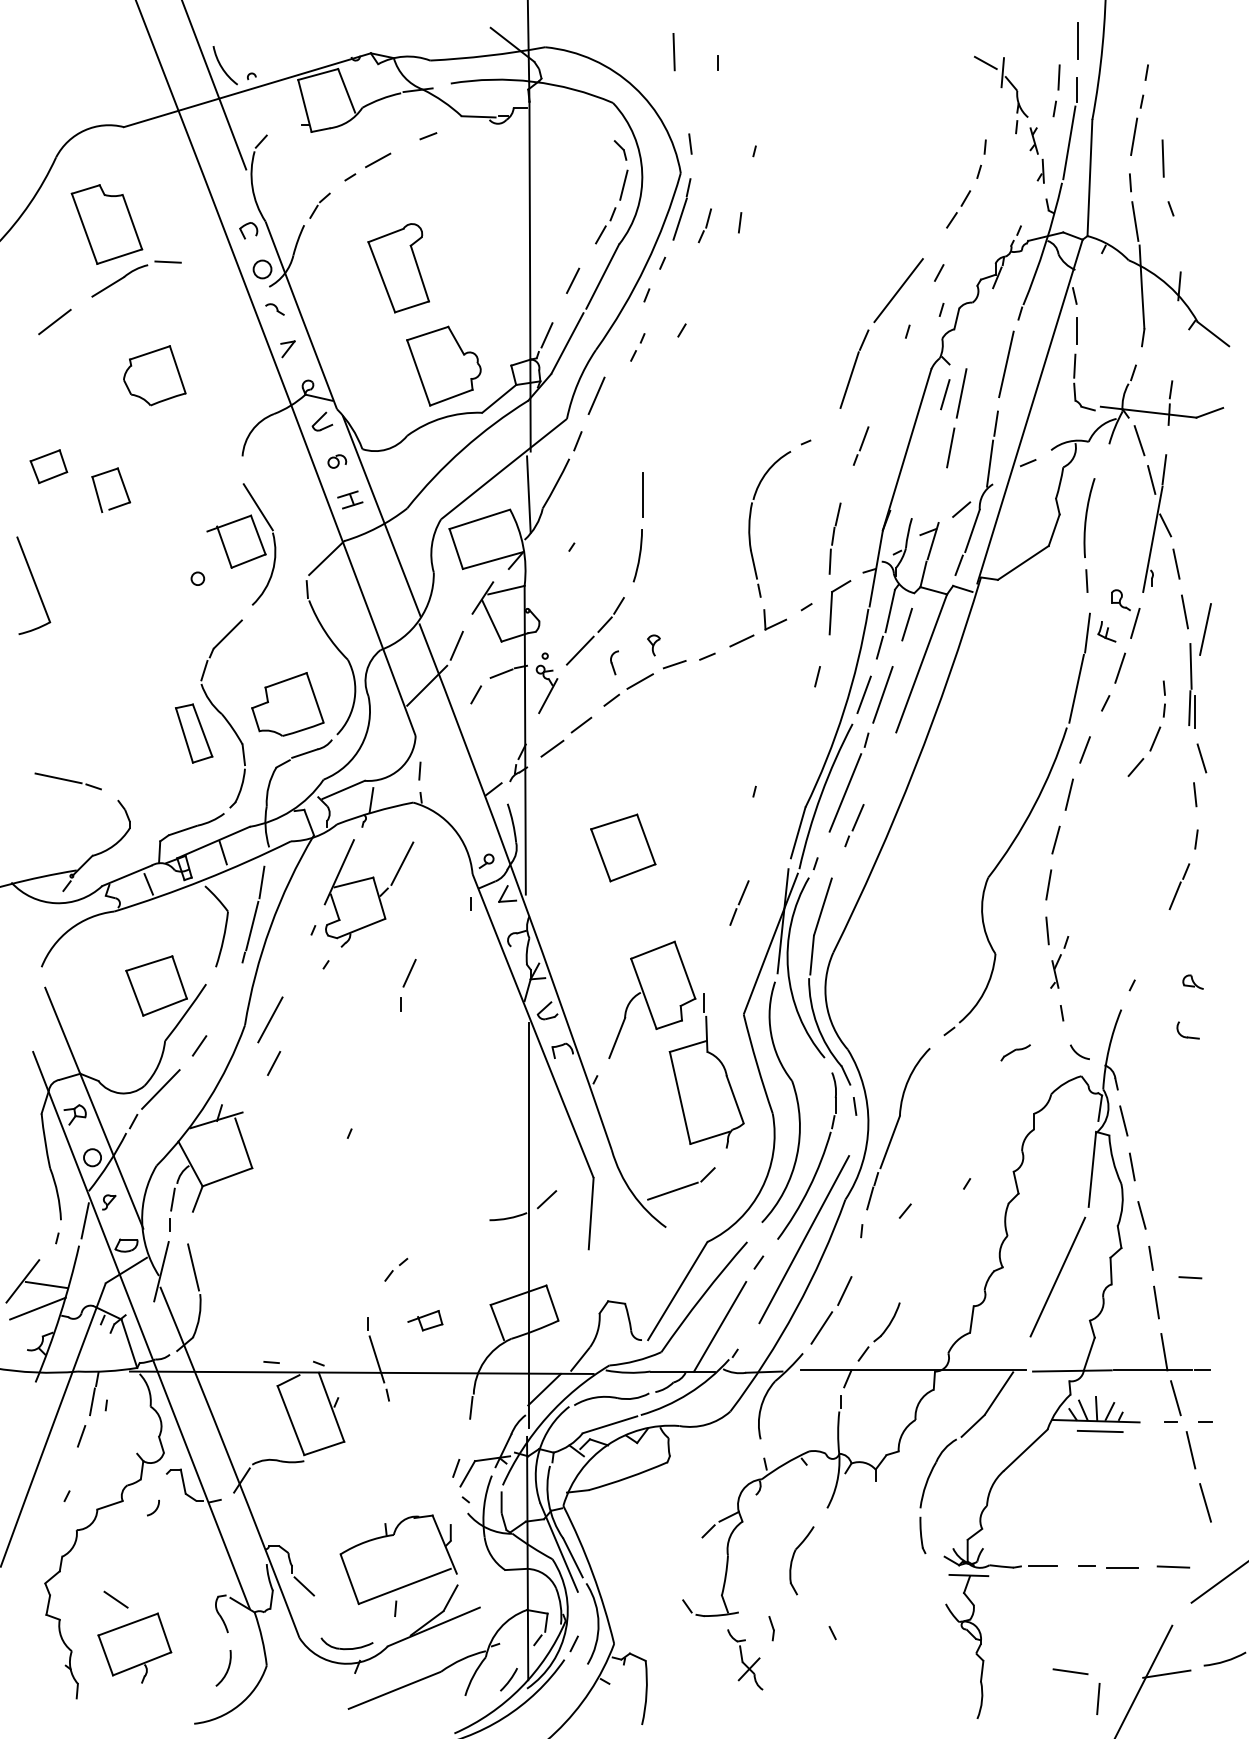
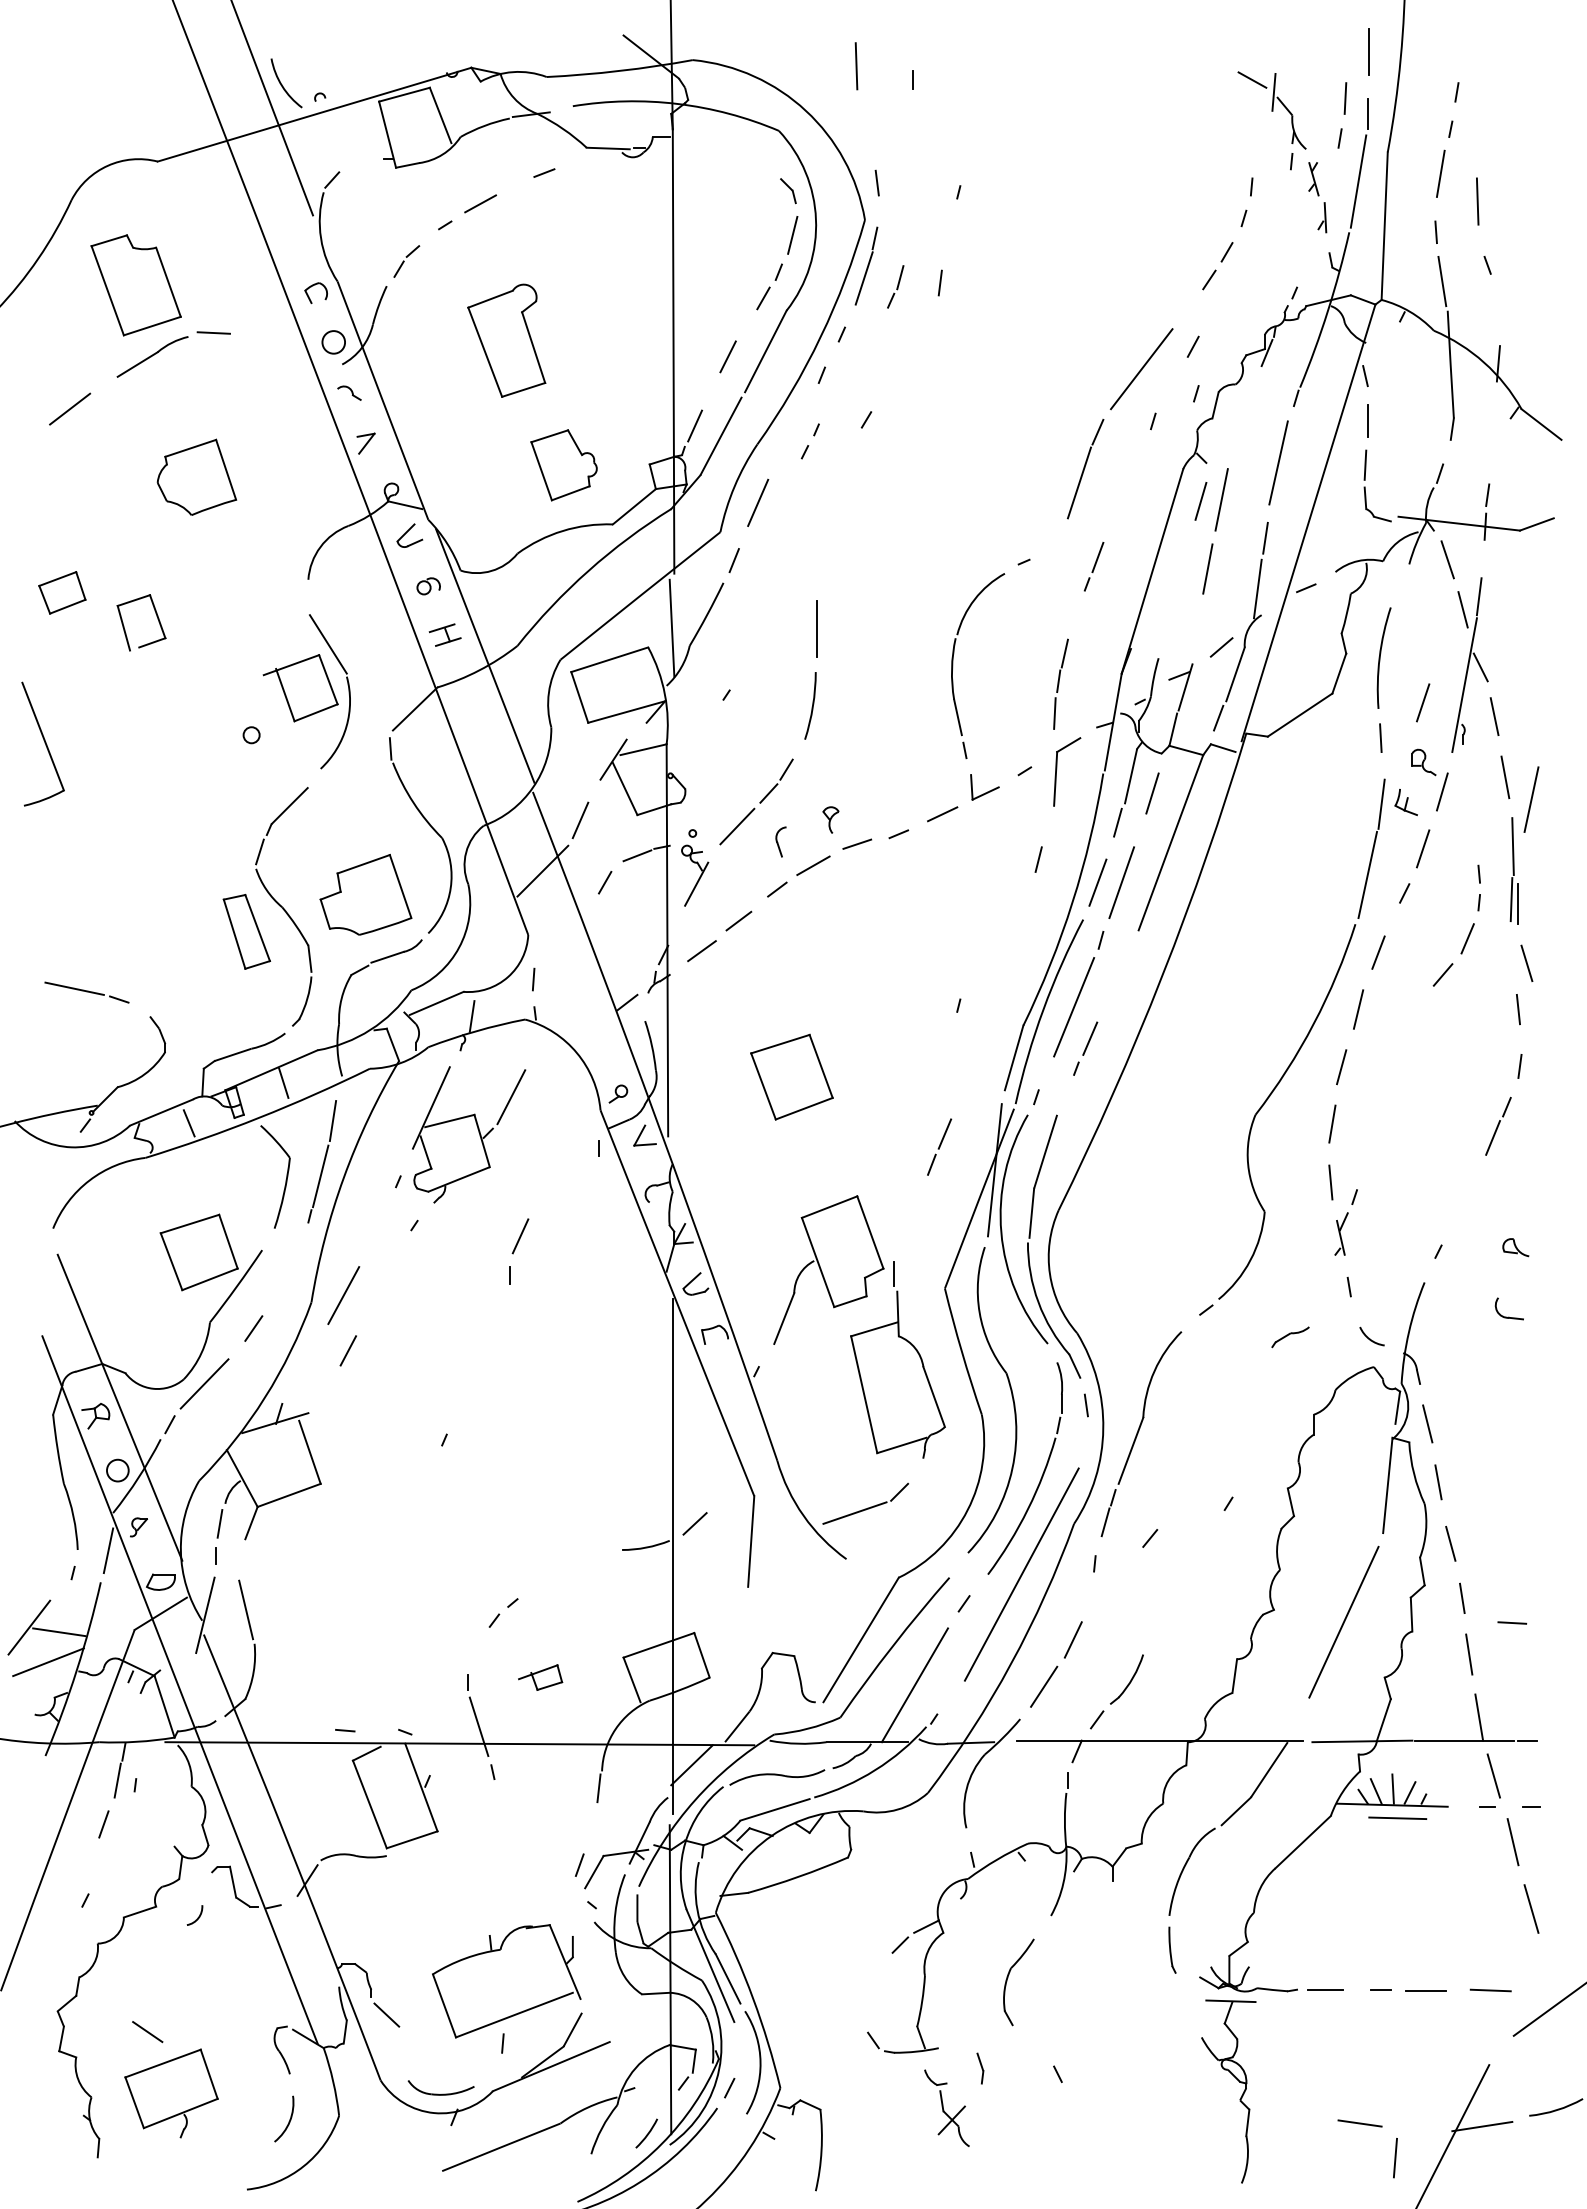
part: (443, 366) -> (563, 465), size x0.7
line: (1120, 553) -> (1423, 702), added

